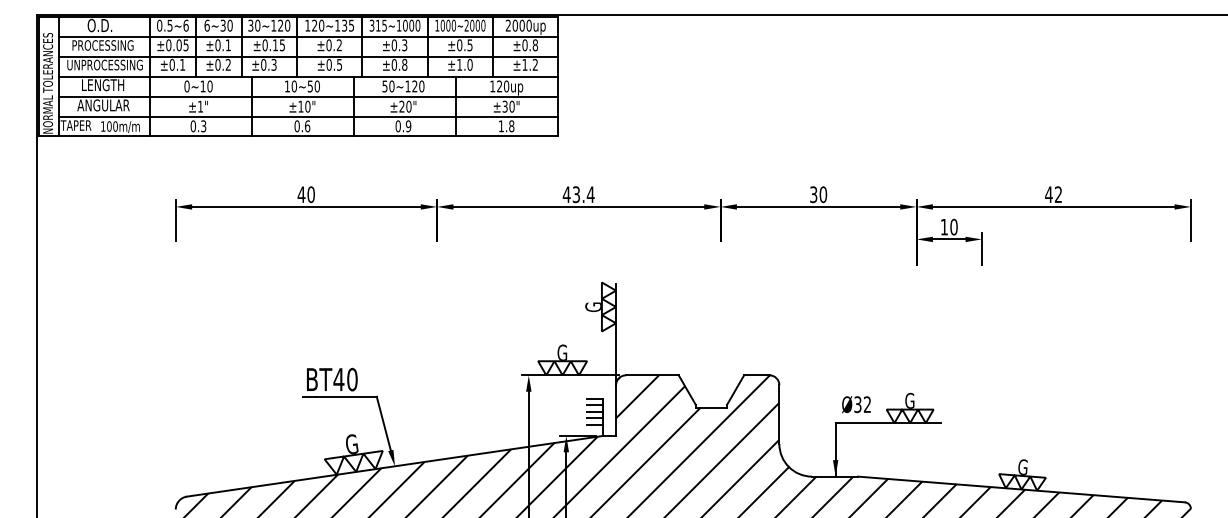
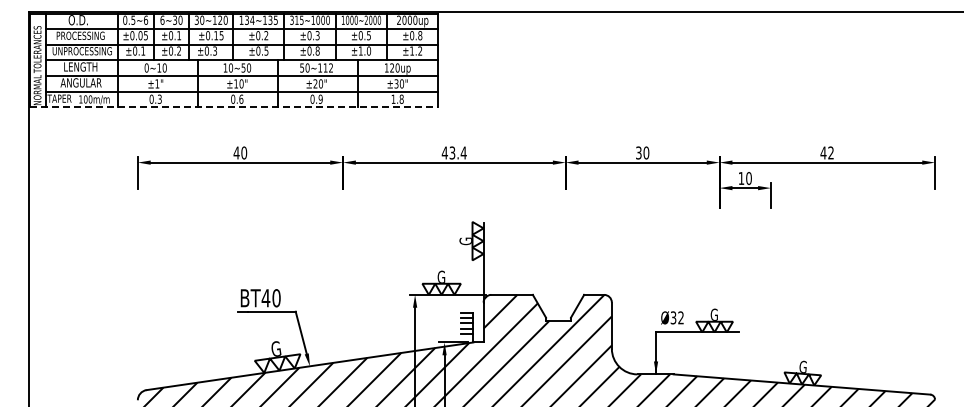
text: (317, 24) -> (249, 19), 120~135 -> 134~135
text: (418, 85) -> (328, 67), 50~120 -> 50~112
line: (298, 136) -> (234, 107), solid -> dashed

